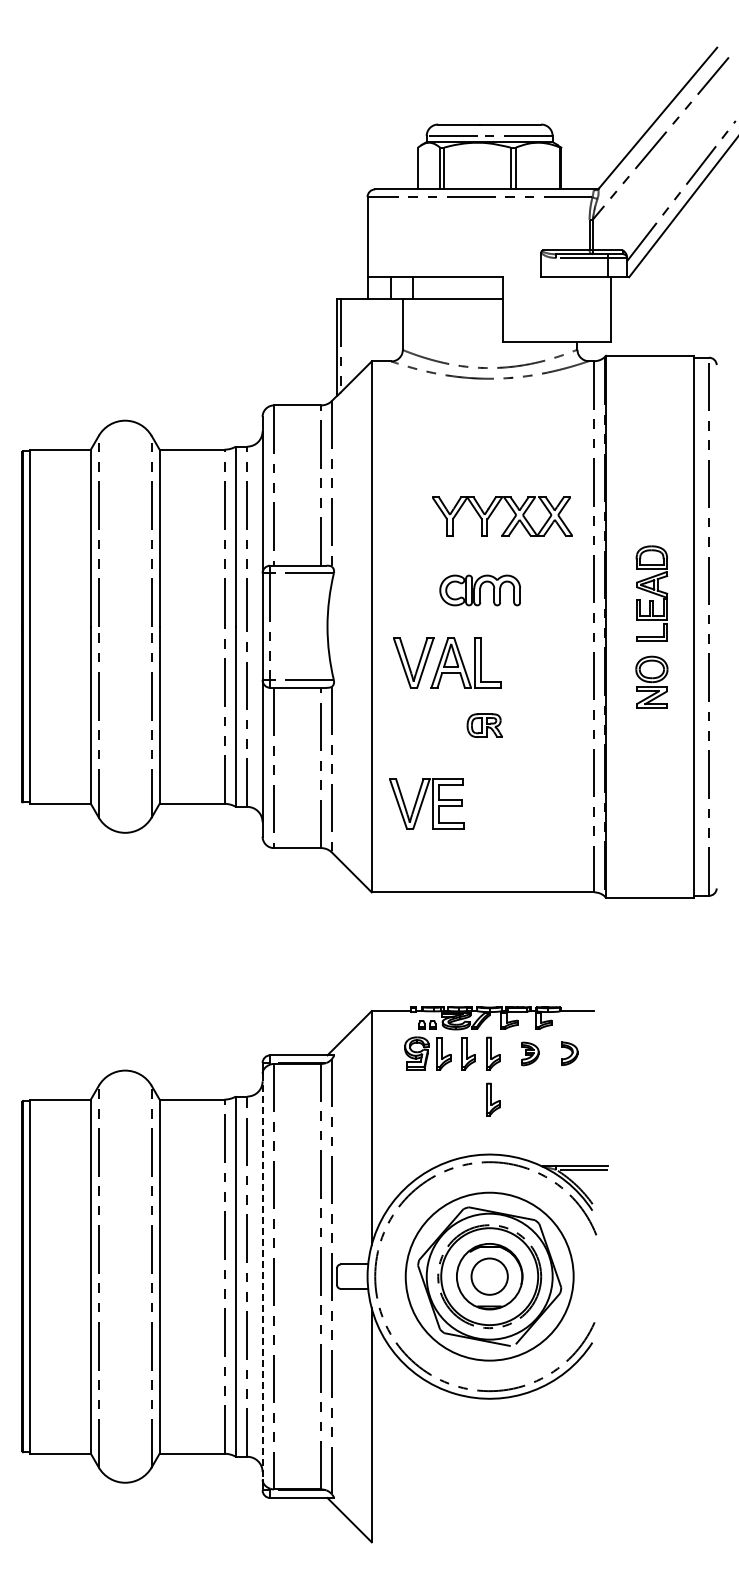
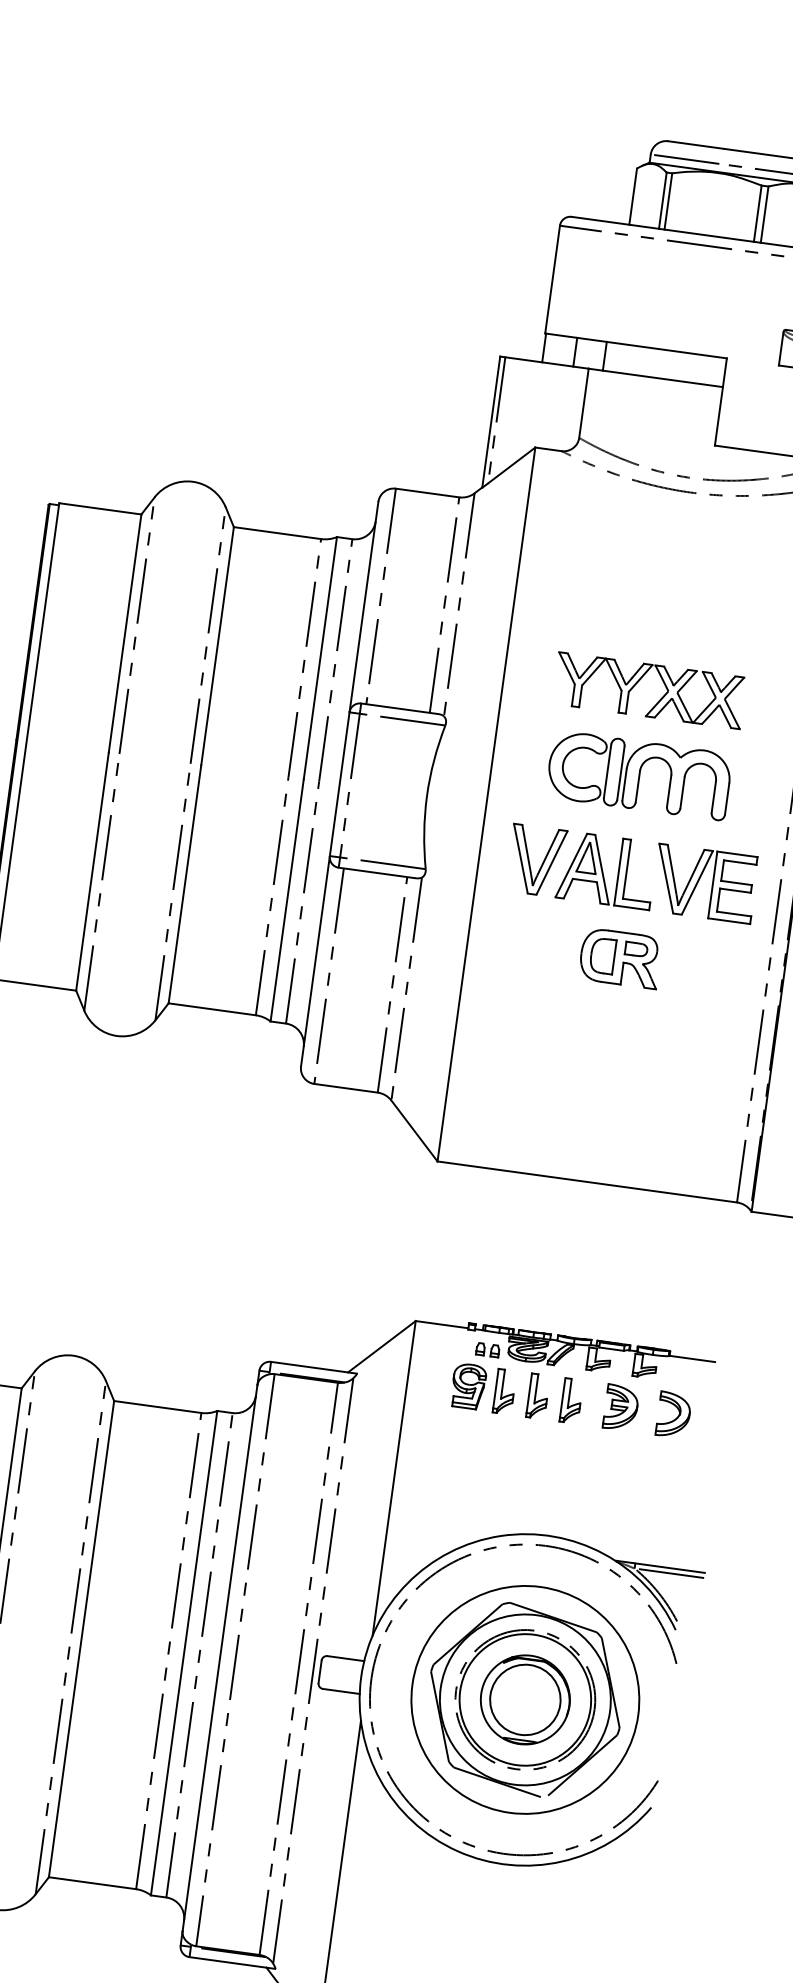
part: (510, 521) -> (659, 698), moved
part: (479, 590) -> (638, 775), size x1.67
part: (484, 725) -> (619, 957), size x1.67
part: (426, 803) -> (704, 883), moved
part: (530, 1053) -> (621, 1407), size x1.43
part: (569, 1053) -> (673, 1414), size x1.43
part: (493, 1099) -> (563, 1462), removed
line: (262, 1276) -> (219, 1657), dashed -> solid
circle: (489, 1276) -> (525, 1699), size x1.43

